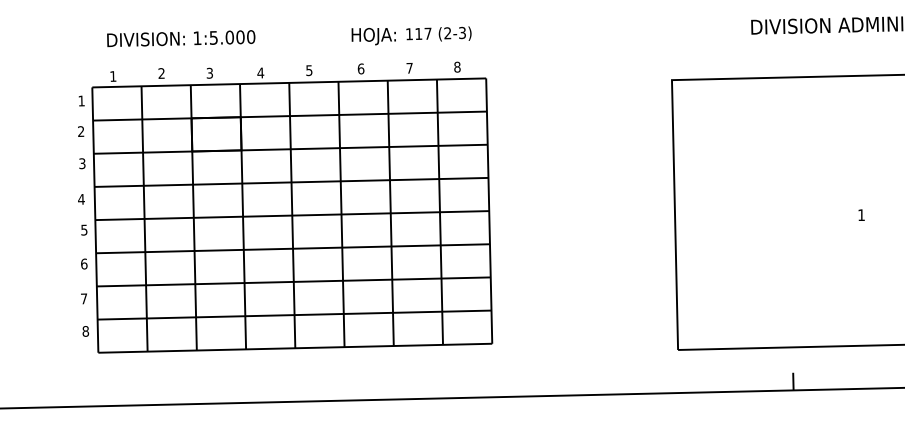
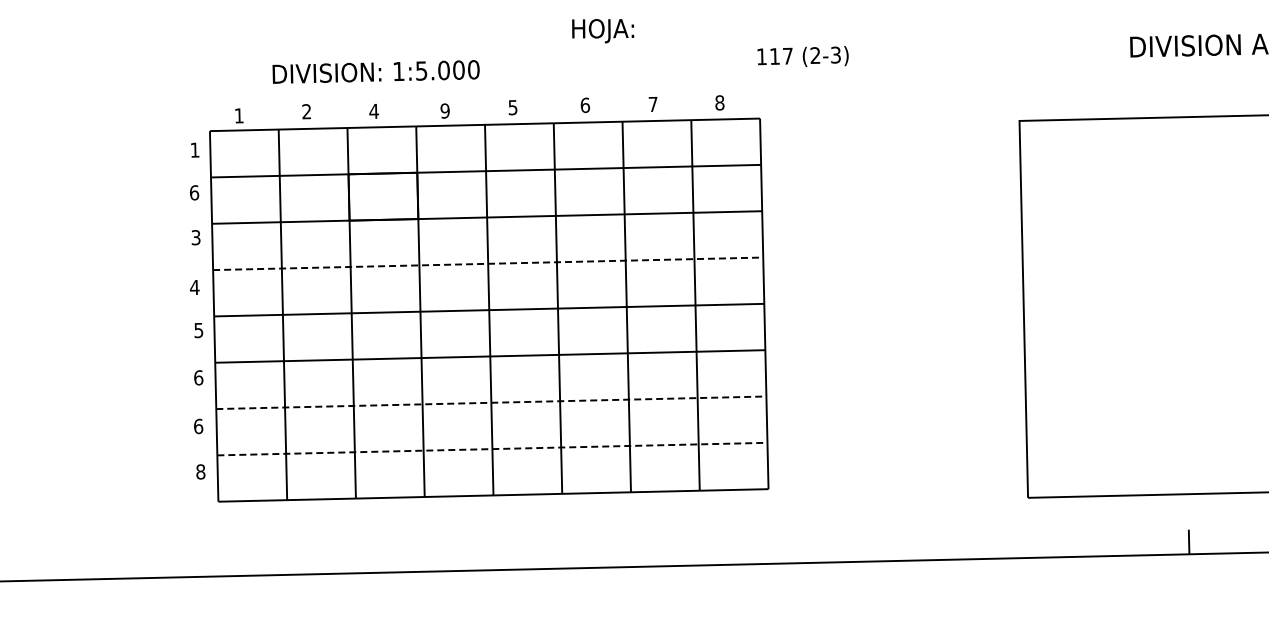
text: (438, 33) -> (802, 56), moved
text: (374, 36) -> (603, 31), moved
text: (180, 38) -> (375, 71), moved
text: (260, 72) -> (445, 110), 4 -> 9
text: (209, 73) -> (373, 111), 3 -> 4
text: (81, 131) -> (194, 192), 2 -> 6
line: (291, 182) -> (488, 263), solid -> dashed
line: (293, 281) -> (491, 402), solid -> dashed
text: (84, 298) -> (198, 426), 7 -> 6
line: (294, 315) -> (492, 449), solid -> dashed

